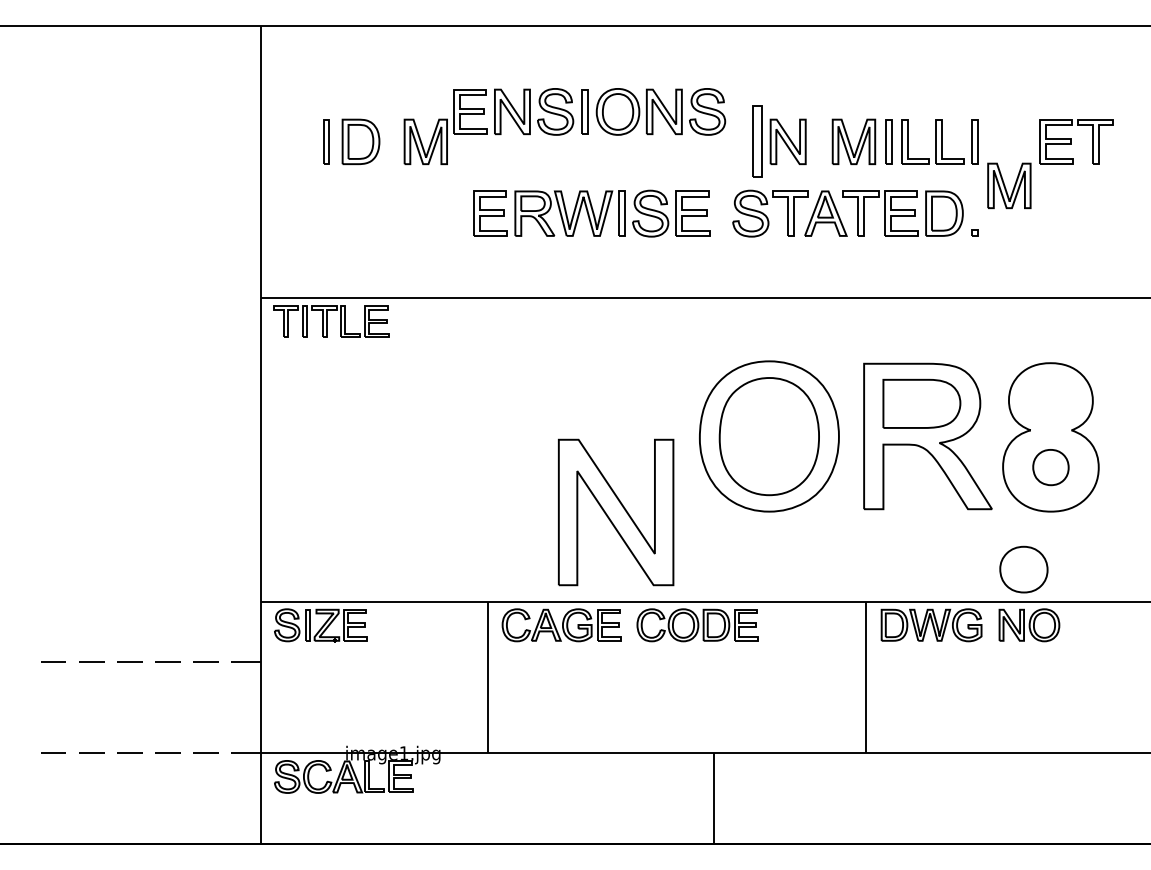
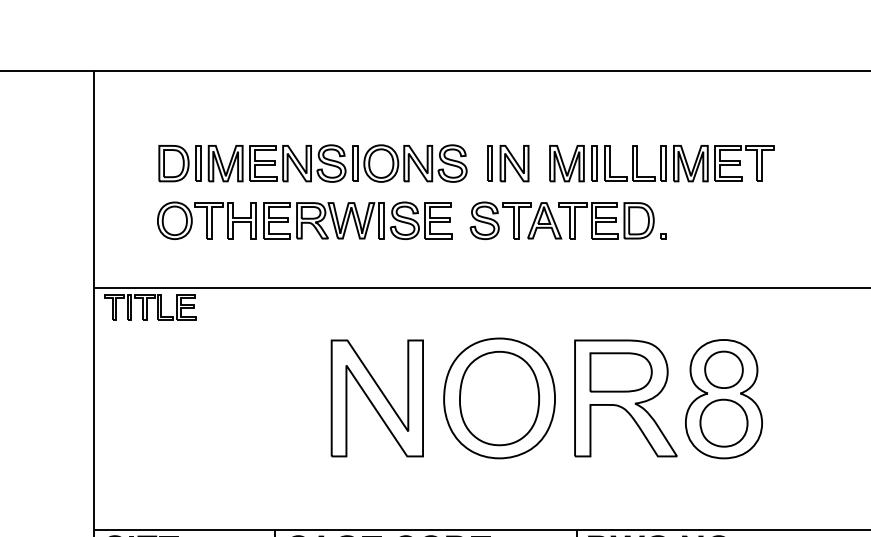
part: (589, 111) -> (358, 163), moved
part: (326, 141) -> (198, 163), moved
part: (756, 141) -> (489, 163), size x0.62
part: (1009, 185) -> (690, 163), moved
part: (402, 213) -> (207, 220), added
part: (1050, 467) -> (723, 423), size x1.67
part: (616, 512) -> (377, 398), moved
part: (1023, 569) -> (723, 369), moved

